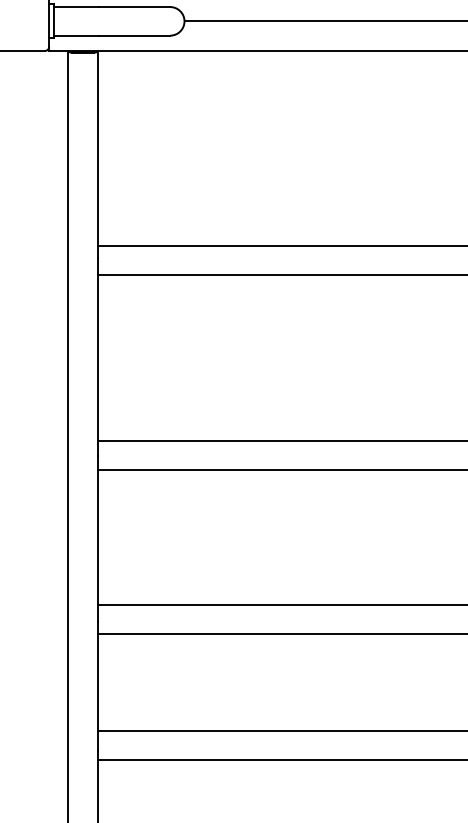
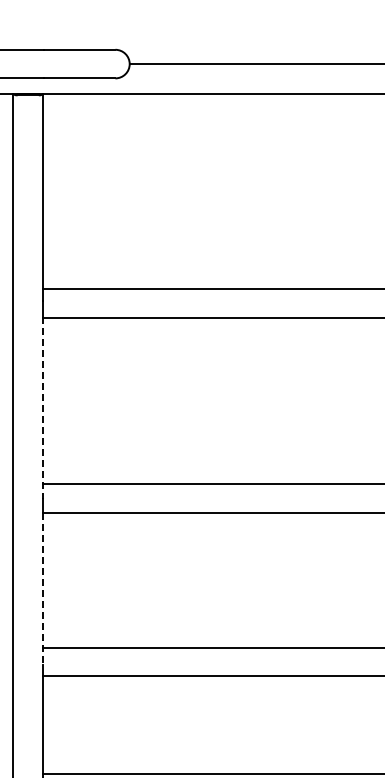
line: (97, 365) -> (42, 408), solid -> dashed
line: (97, 546) -> (42, 589), solid -> dashed

